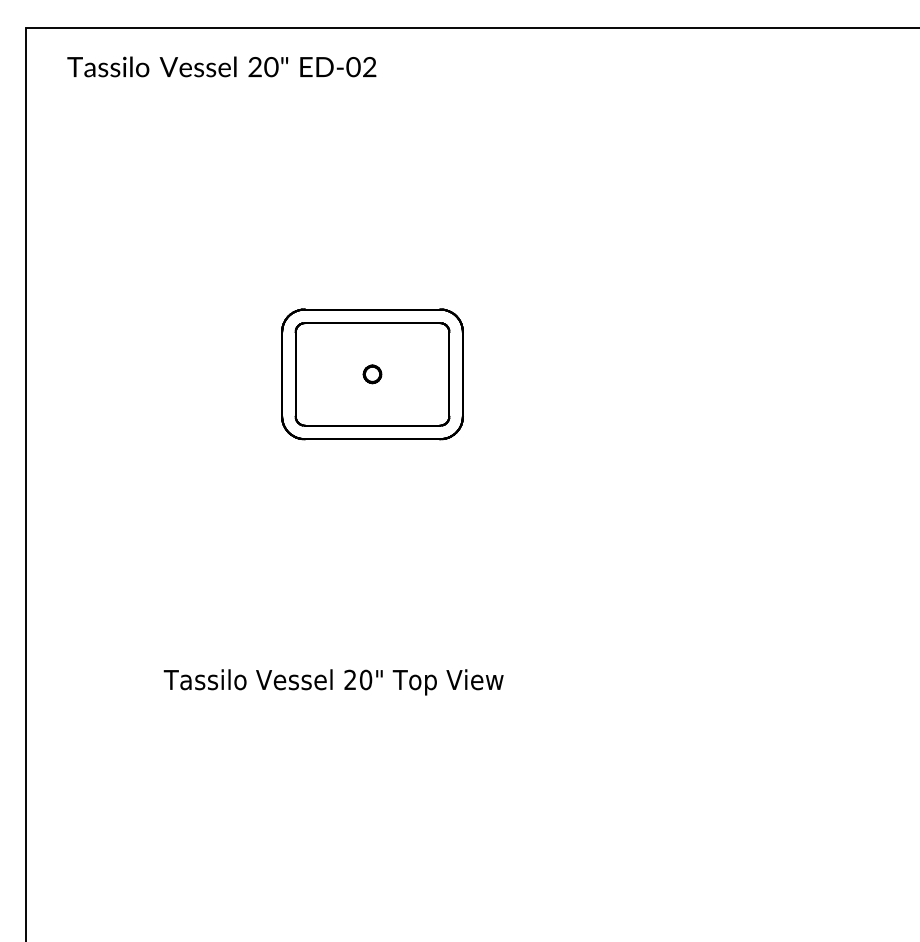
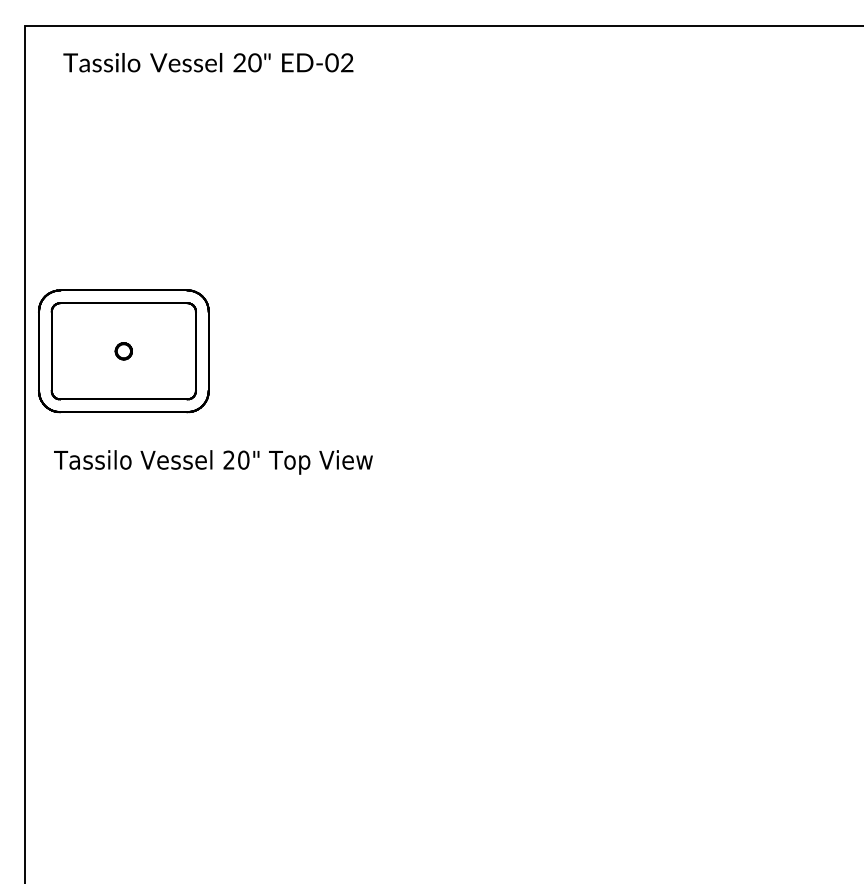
part: (372, 374) -> (123, 351), moved
text: (333, 682) -> (213, 462), moved

